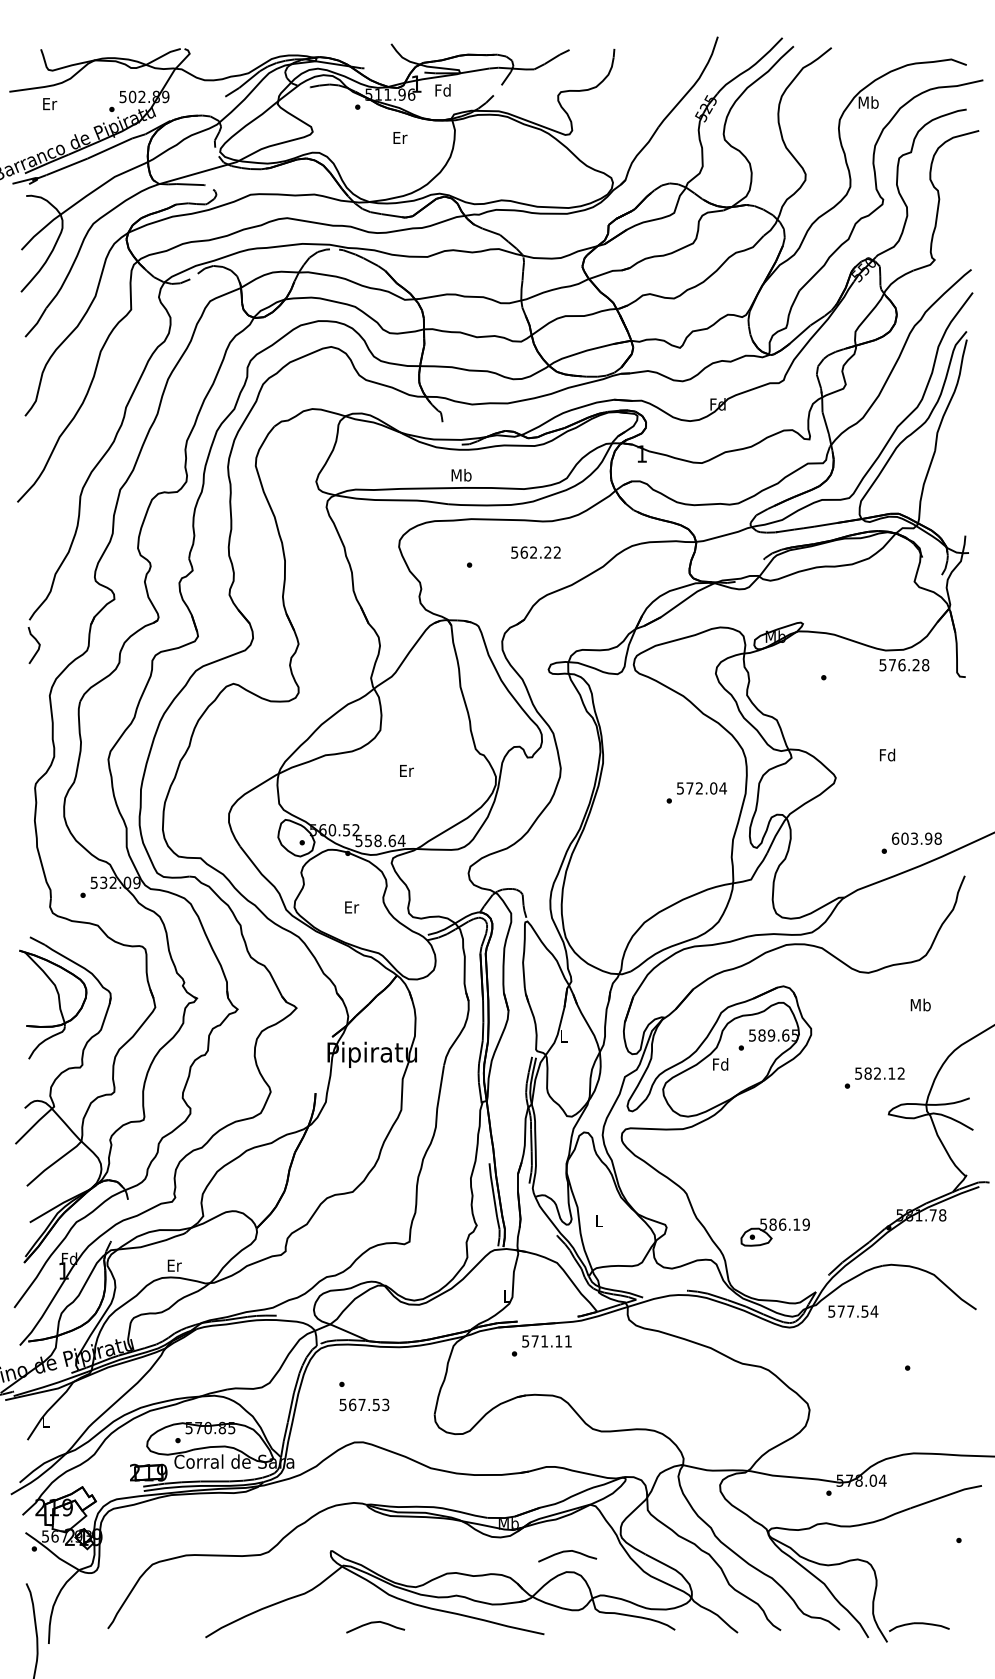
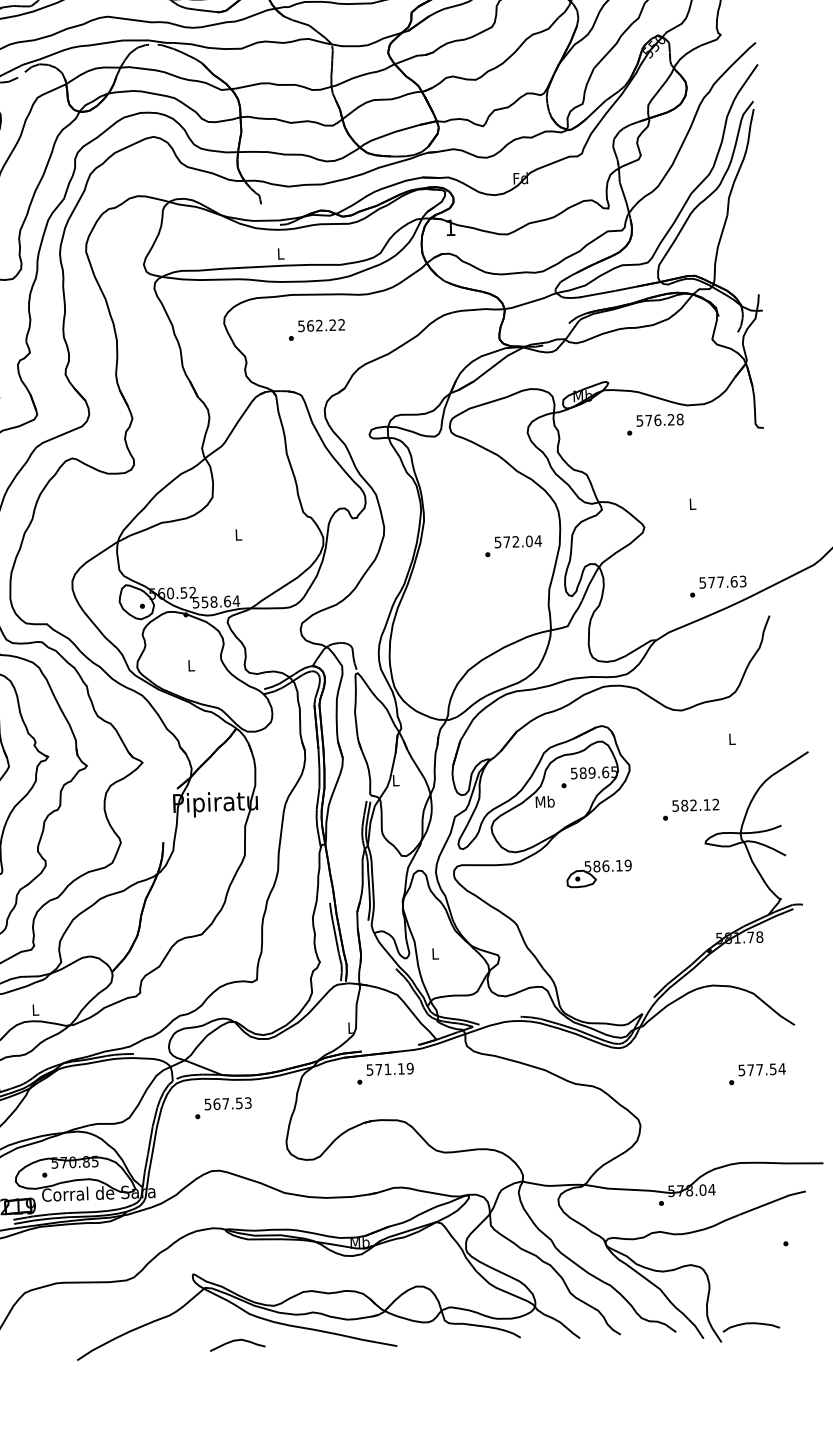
text: (461, 474) -> (280, 253), Mb -> L
text: (535, 552) -> (321, 325), moved
text: (904, 665) -> (660, 420), moved
text: (887, 754) -> (692, 503), Fd -> L
text: (406, 770) -> (238, 534), Er -> L
text: (916, 838) -> (722, 581), 603.98 -> 577.63
text: (352, 907) -> (192, 665), Er -> L
text: (920, 1004) -> (731, 738), Mb -> L
text: (720, 1064) -> (544, 801), Fd -> Mb
part: (774, 1232) -> (598, 873), moved
text: (174, 1265) -> (35, 1009), Er -> L
text: (853, 1311) -> (762, 1069), moved
text: (568, 1341) -> (410, 1068), 571.11 -> 571.19
text: (364, 1404) -> (228, 1103), moved
curve: (567, 1552) -> (416, 1268), removed

